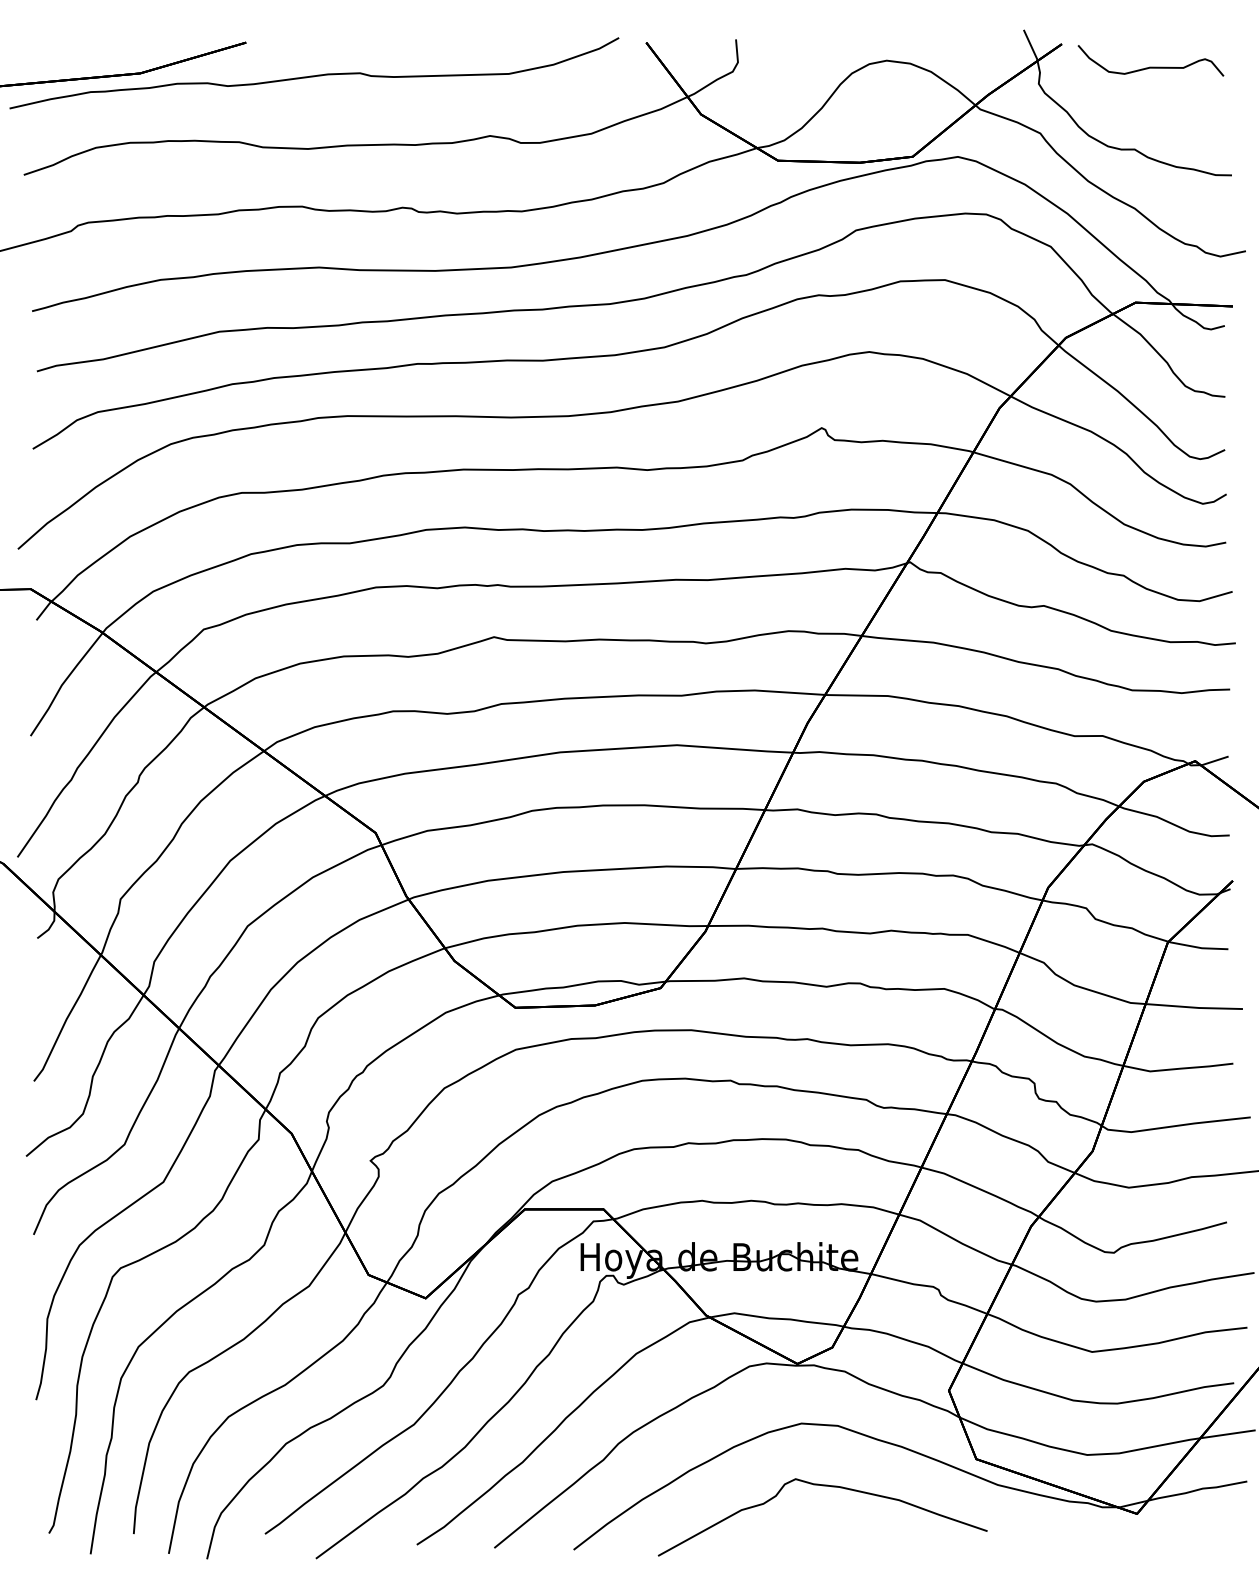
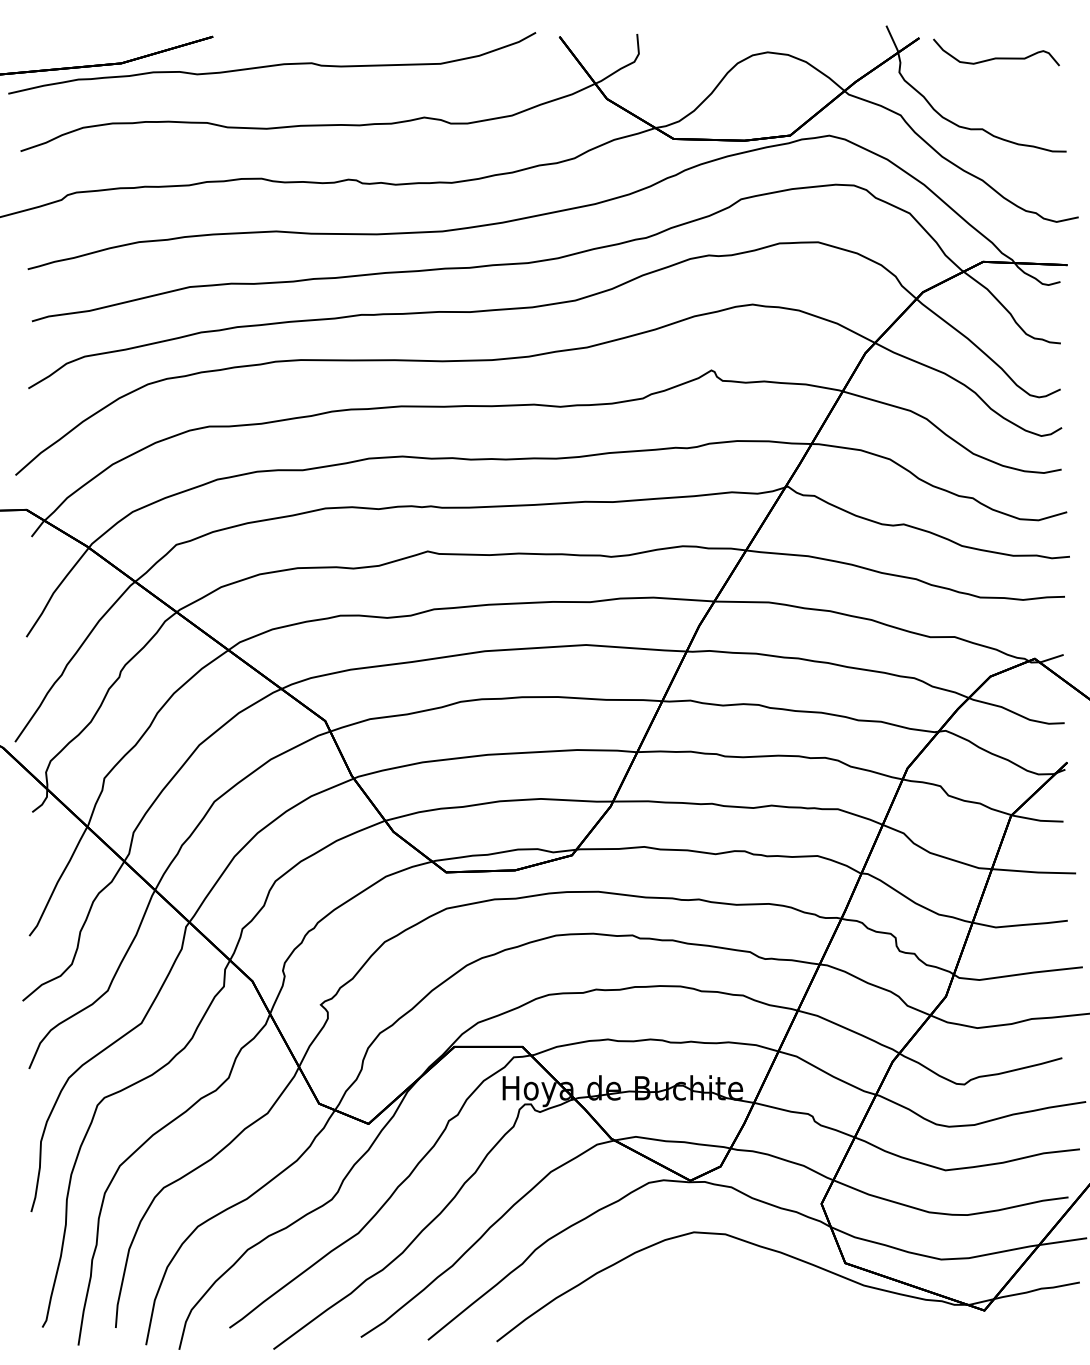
curve: (822, 1486) -> (712, 1286), removed

